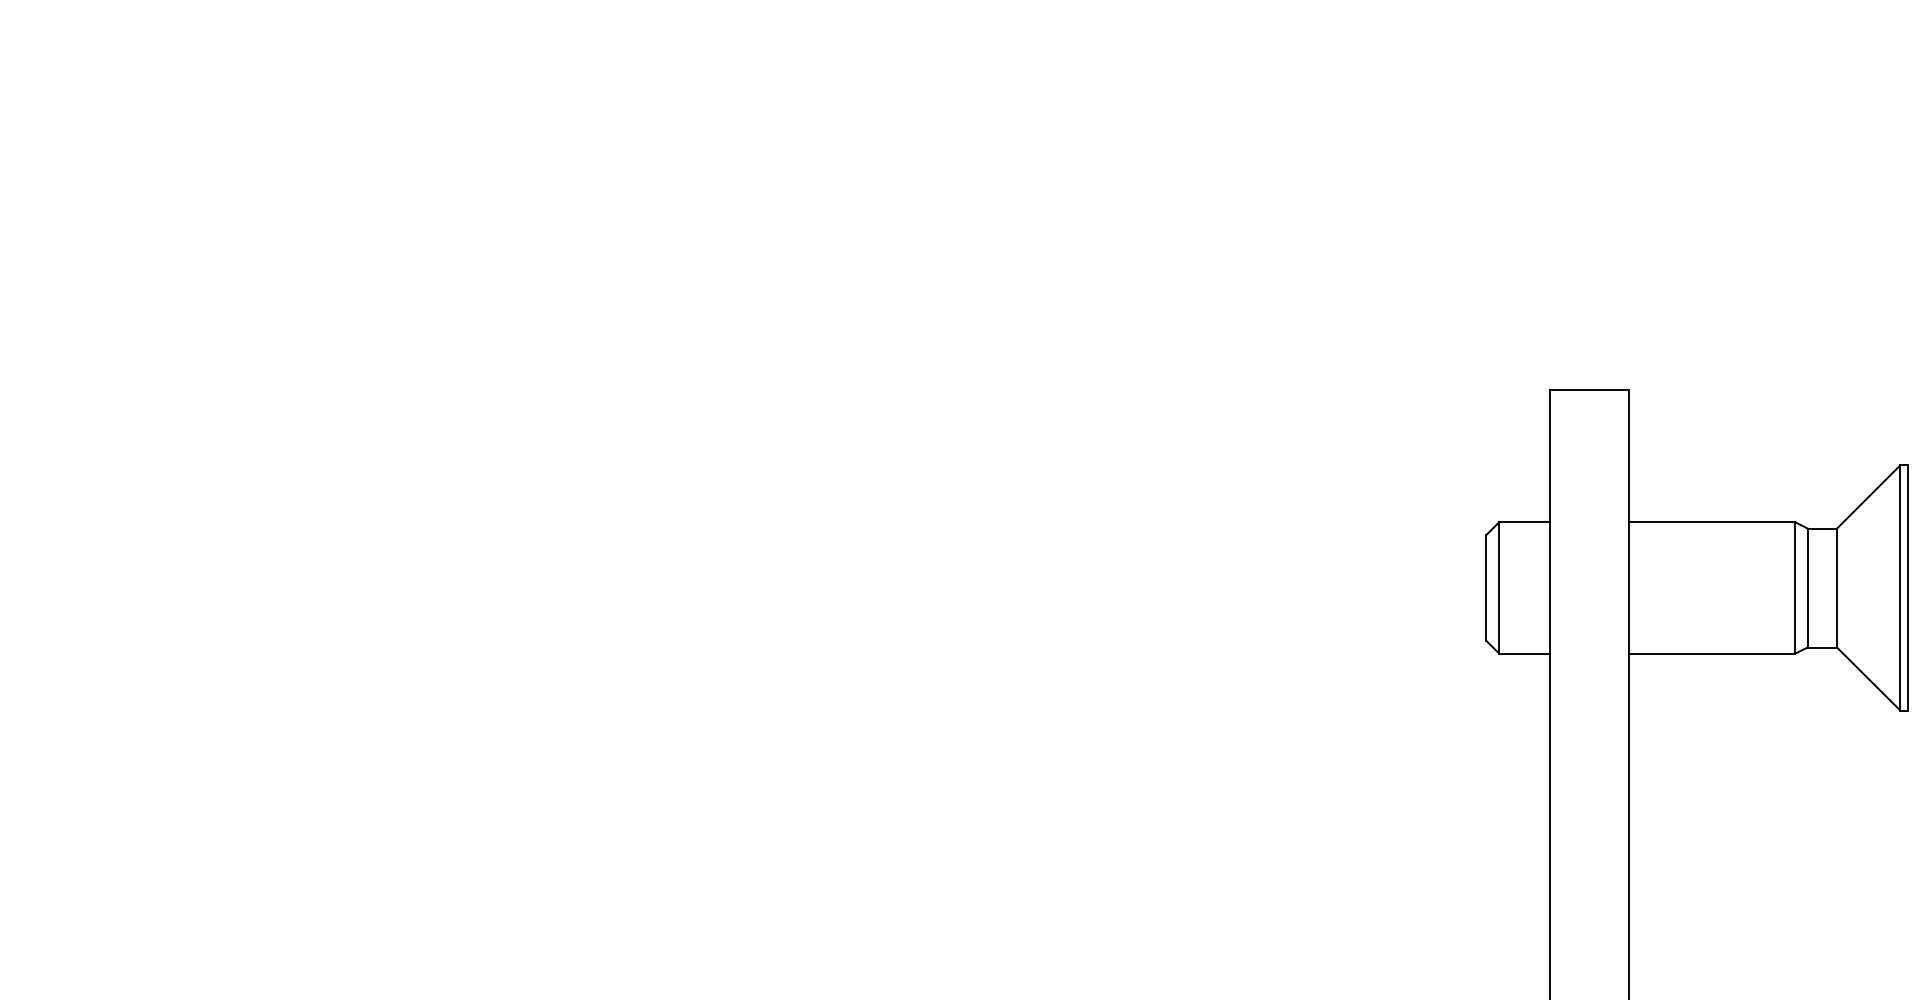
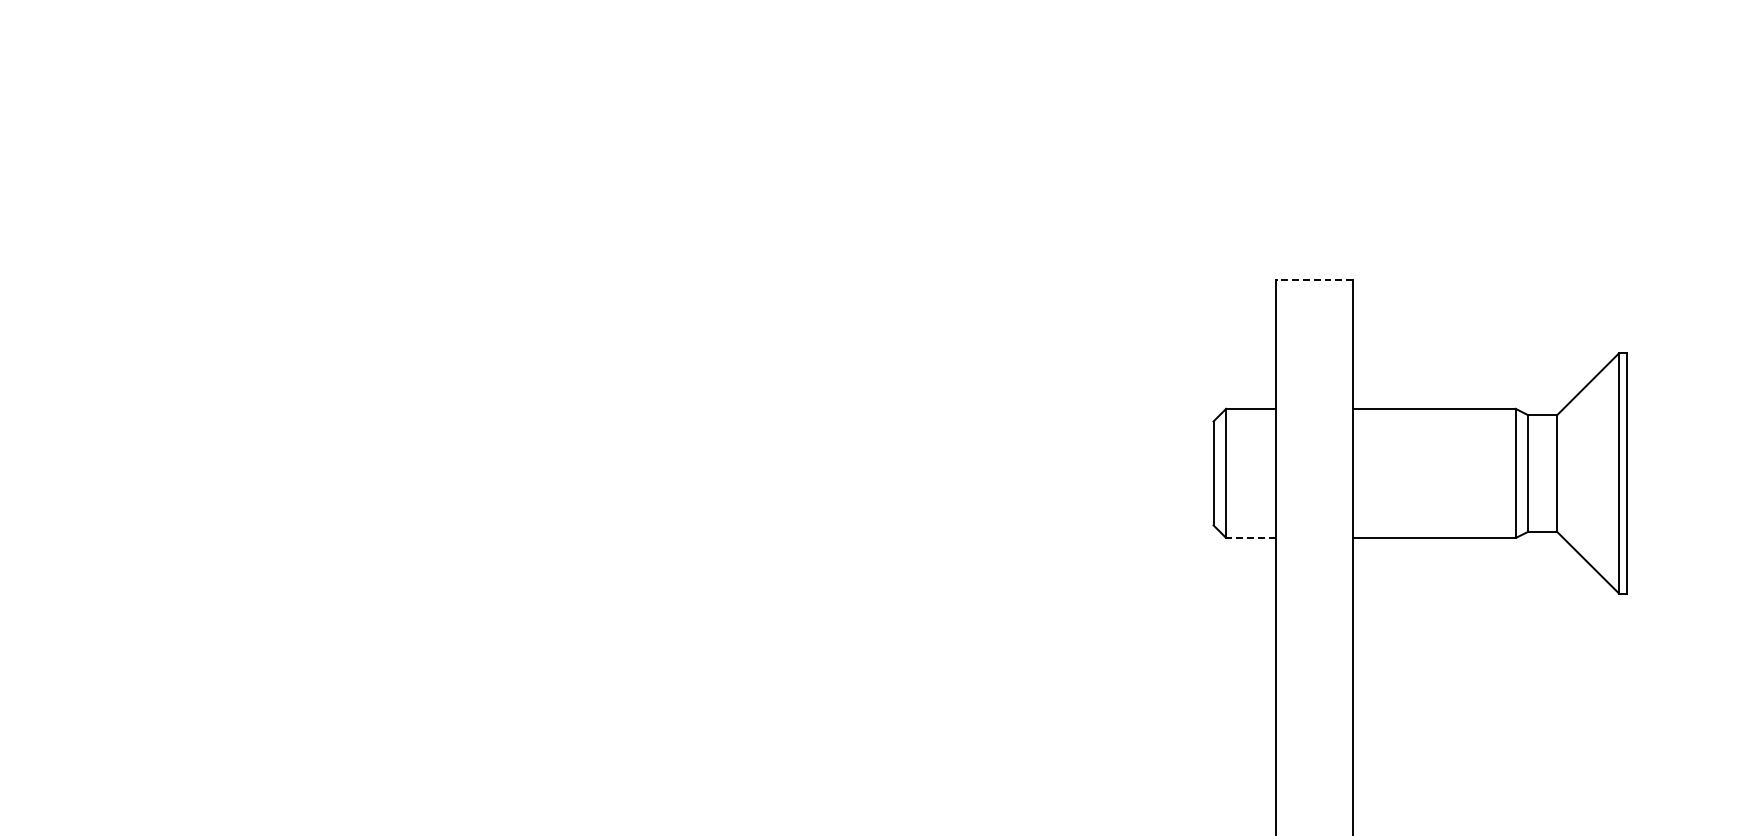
line: (1589, 390) -> (1314, 279), solid -> dashed
line: (1524, 653) -> (1250, 537), solid -> dashed

